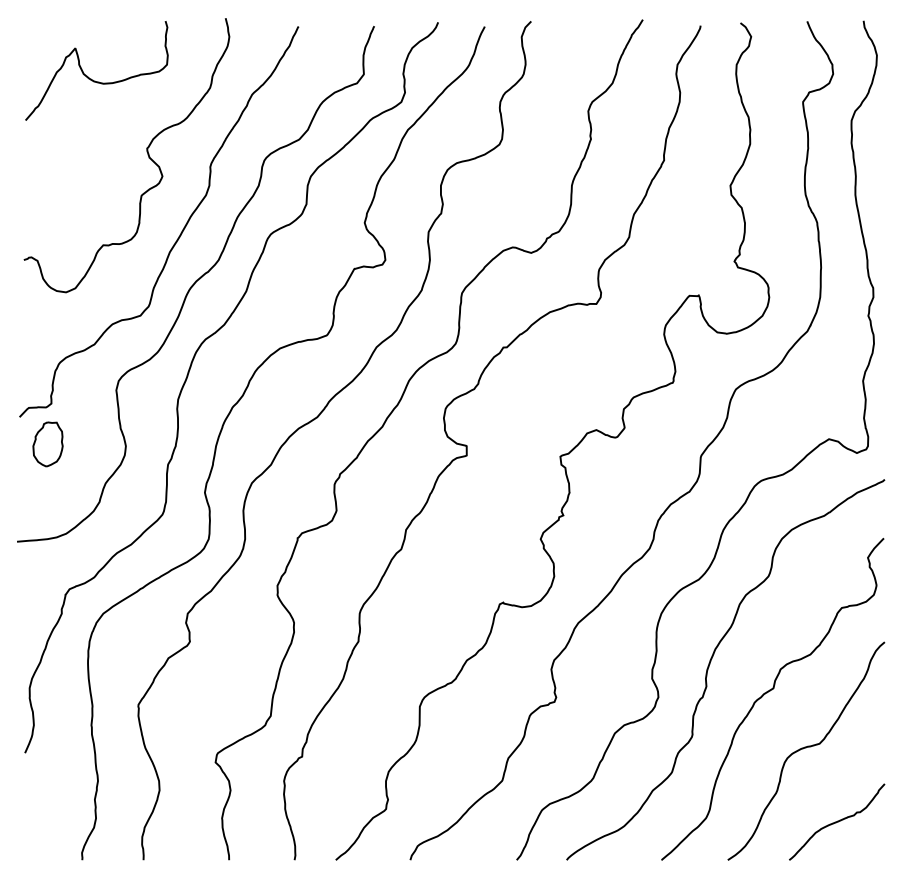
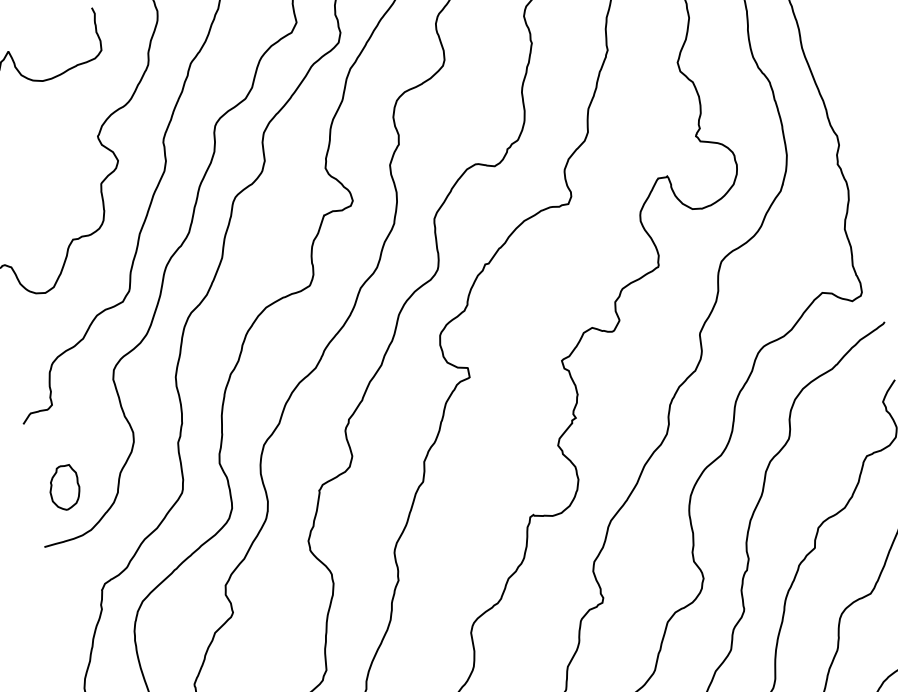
part: (47, 444) -> (64, 488), moved

